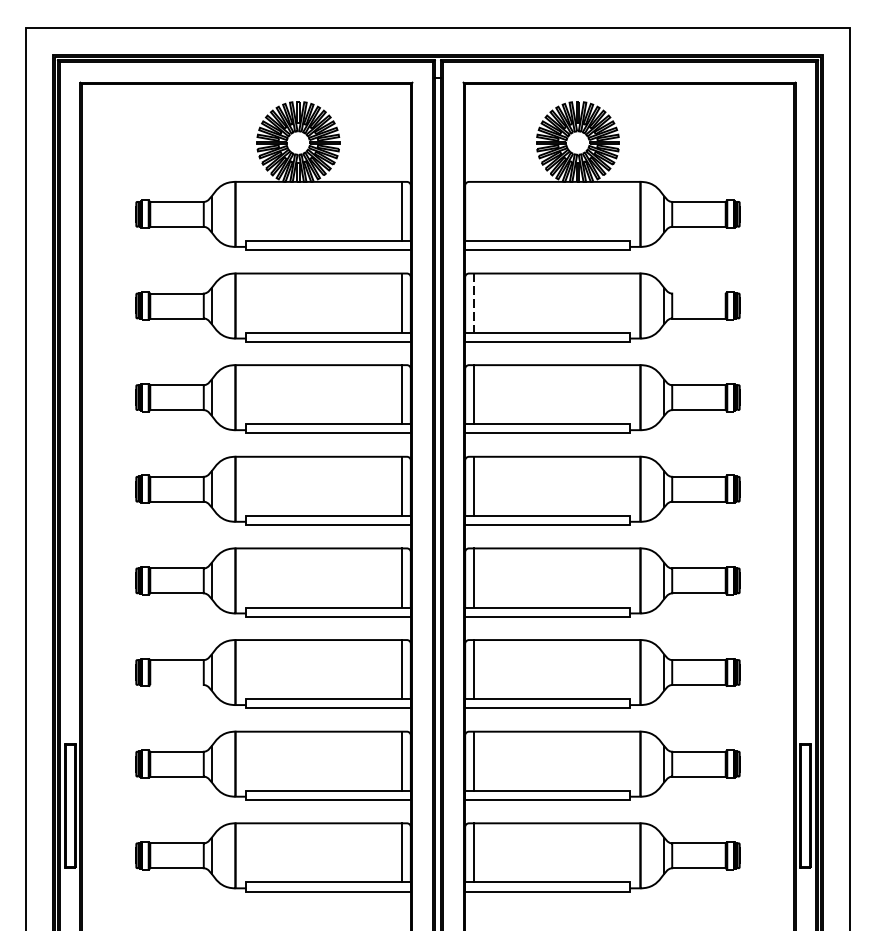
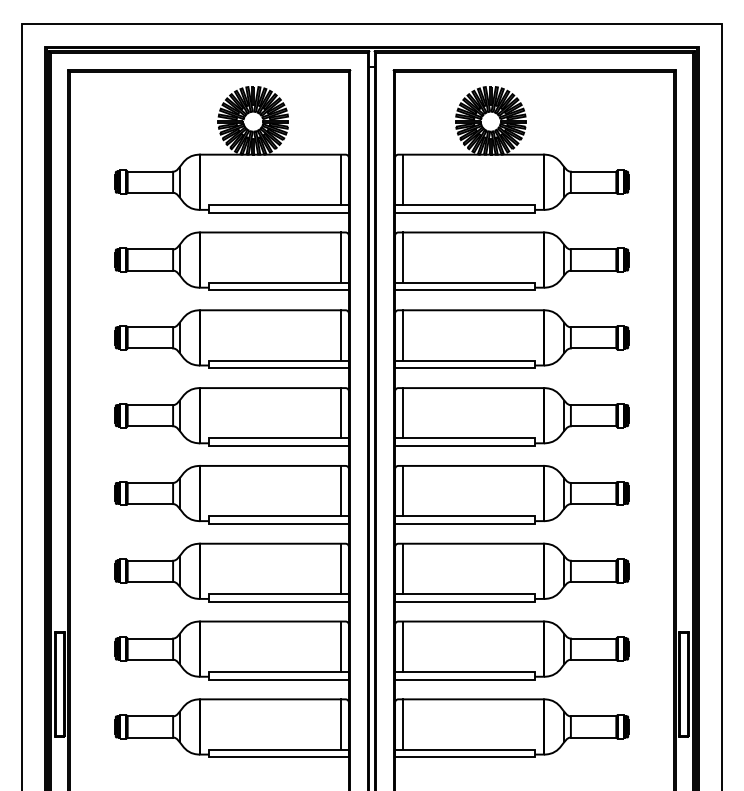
line: (473, 211) -> (402, 179), added
line: (698, 293) -> (593, 249), added
line: (473, 302) -> (402, 257), dashed -> solid
line: (177, 684) -> (150, 581), added

